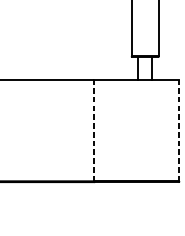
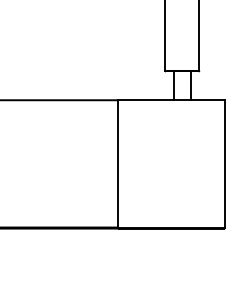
line: (94, 130) -> (118, 163), dashed -> solid
line: (179, 130) -> (225, 163), dashed -> solid

